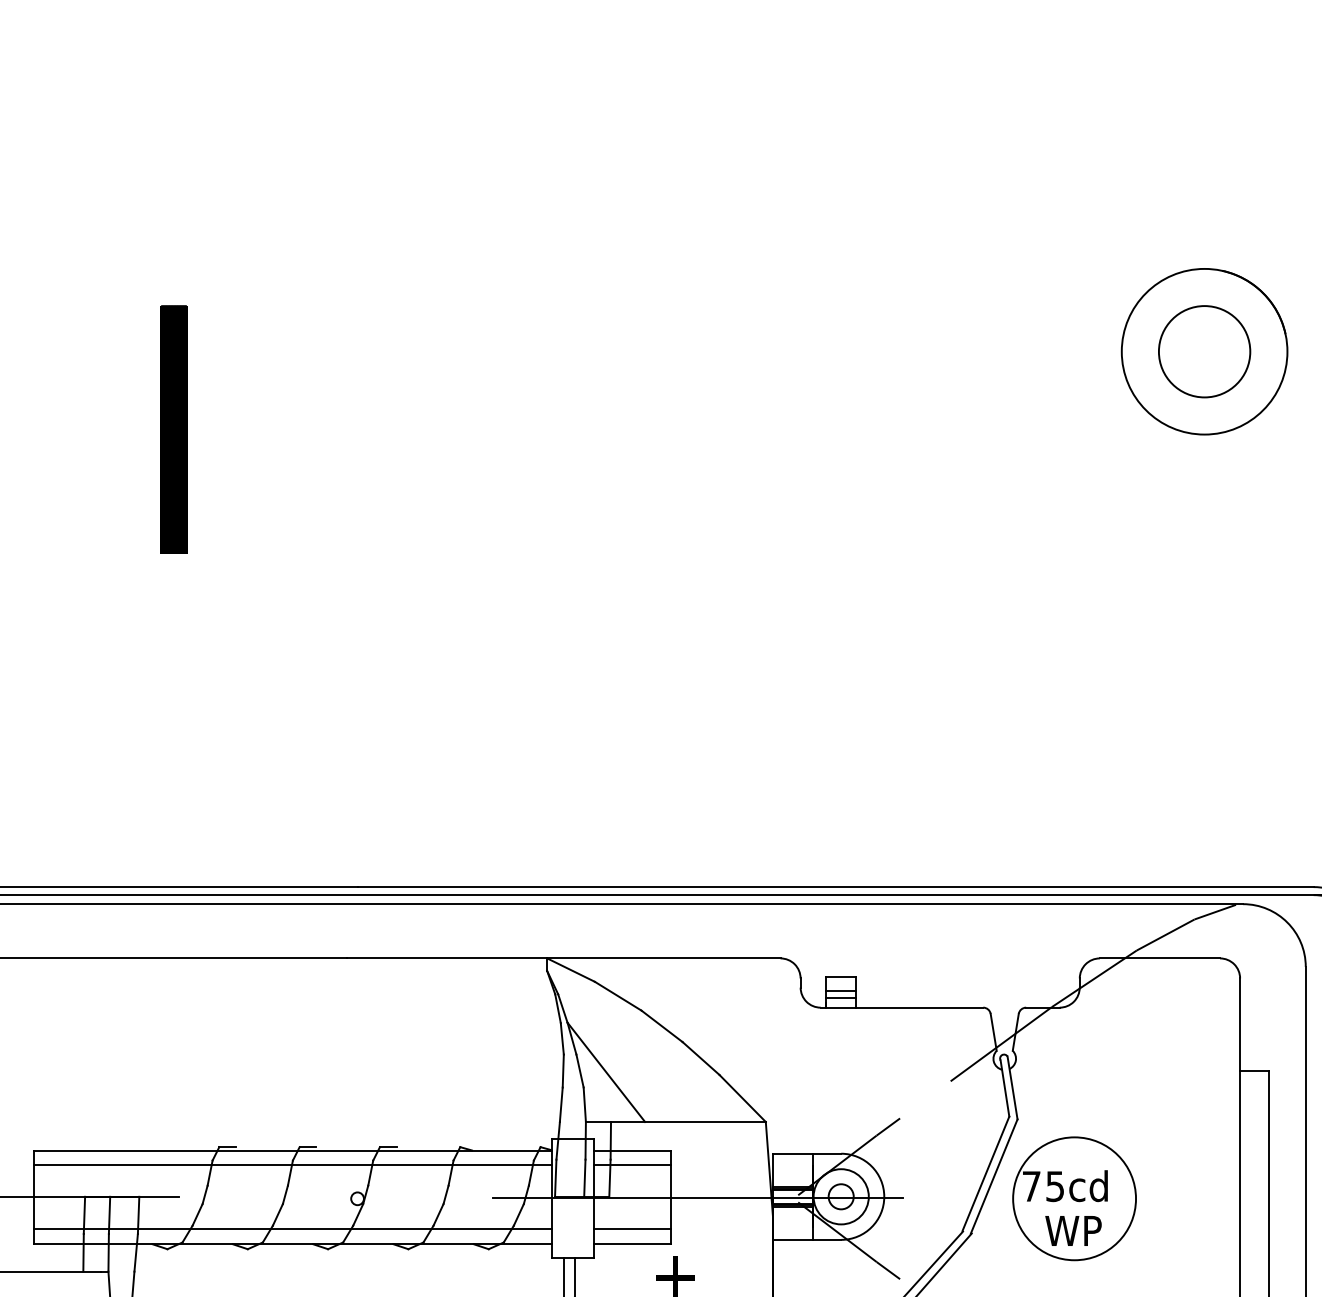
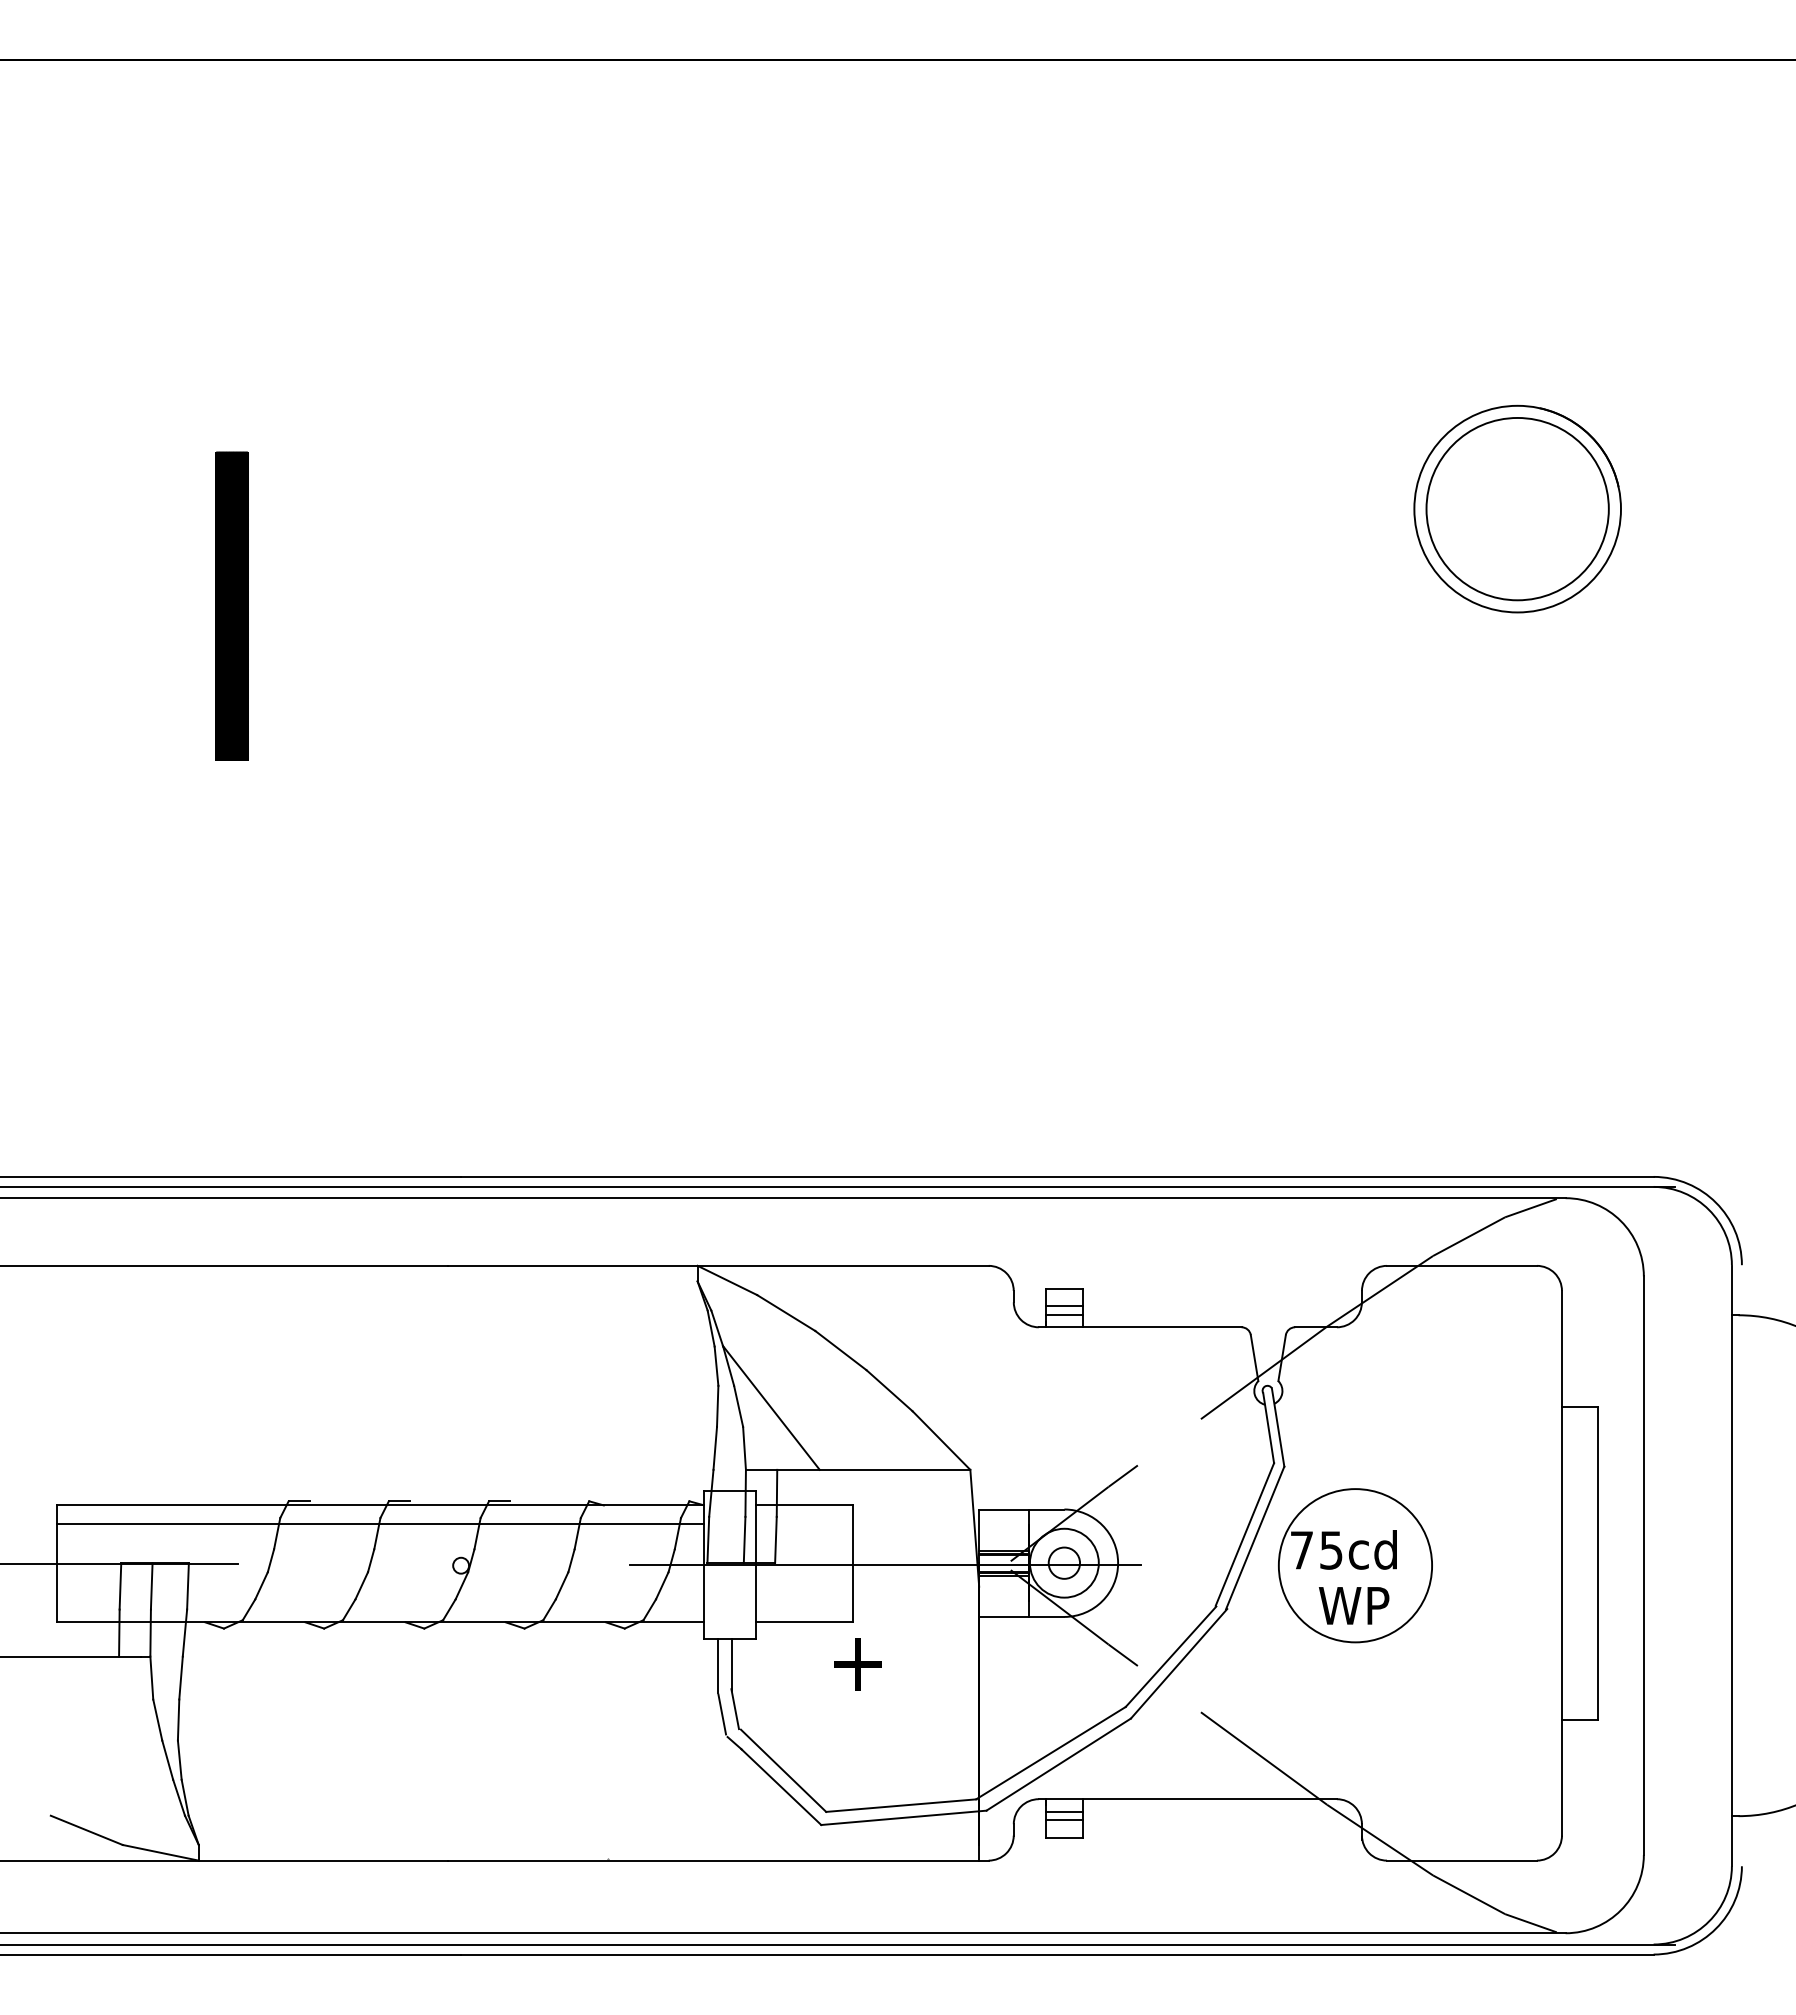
circle: (1204, 352) -> (1517, 509), size x1.6
line: (632, 1164) -> (803, 1523), removed
line: (292, 1229) -> (380, 1603), removed
line: (632, 1229) -> (803, 1603), removed

